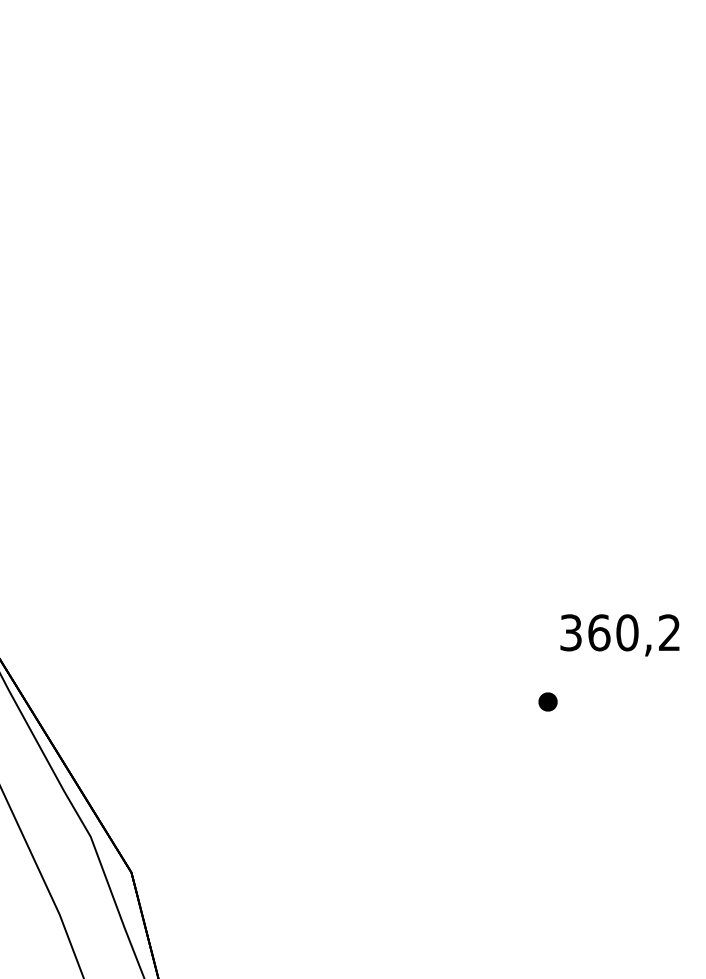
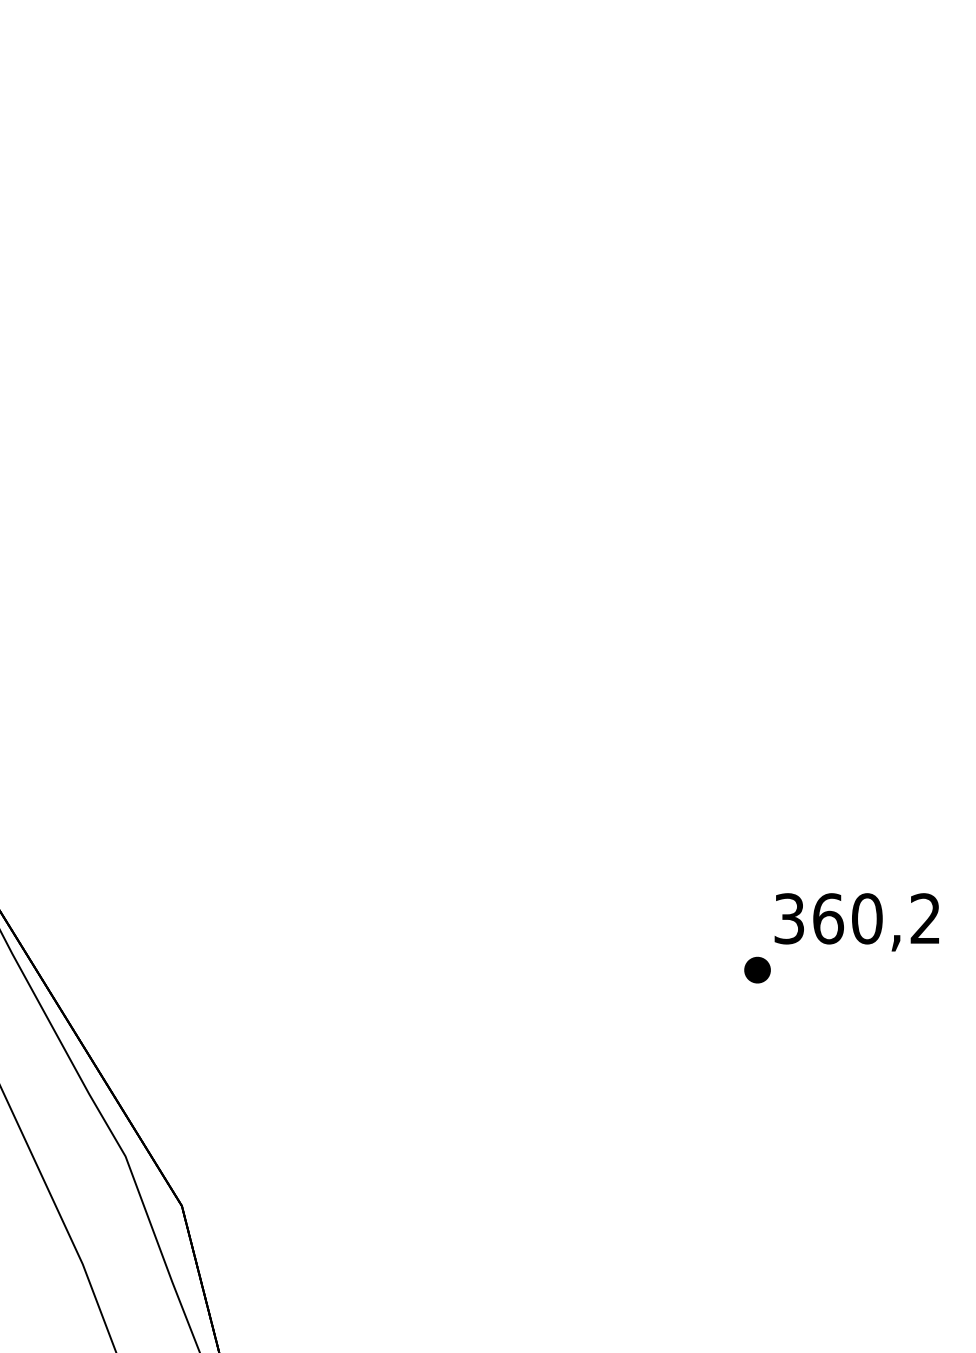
text: (619, 635) -> (856, 922), moved

